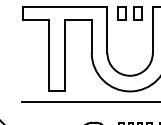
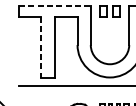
line: (65, 6) -> (55, 5), solid -> dashed
line: (49, 55) -> (41, 47), solid -> dashed

